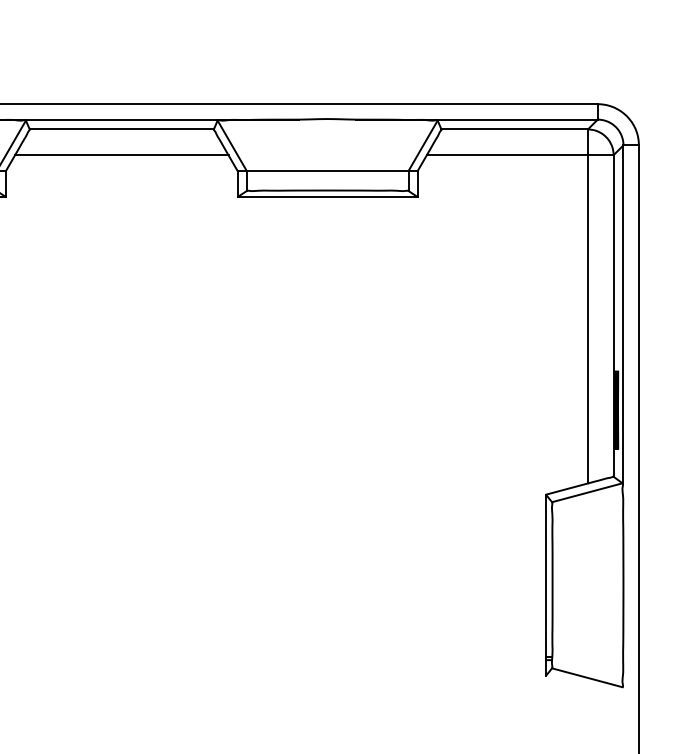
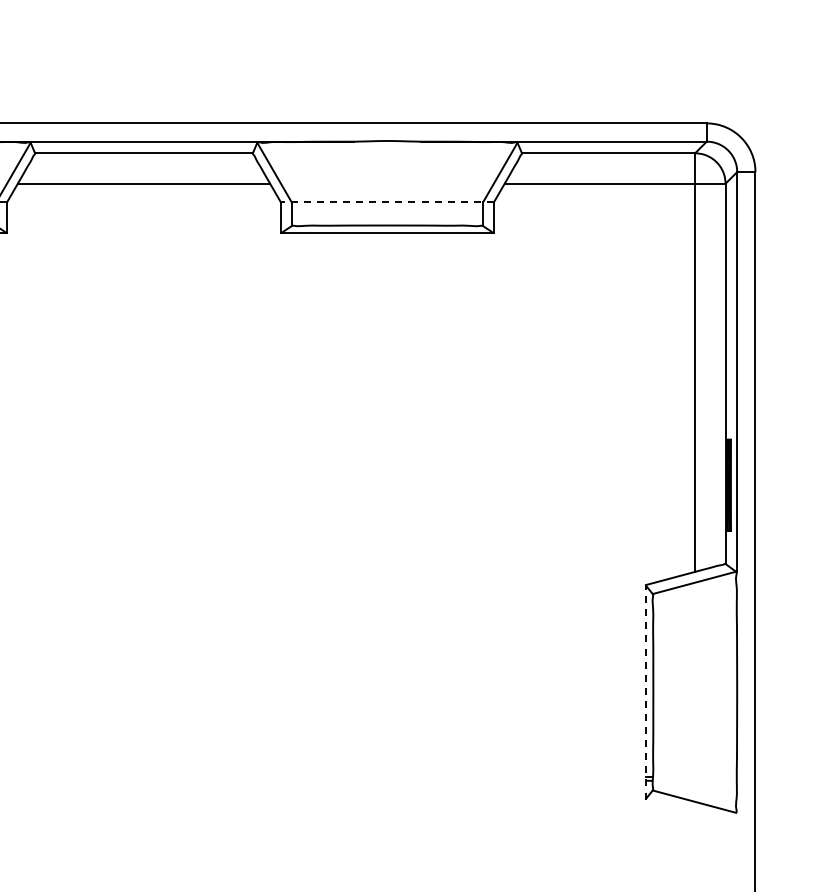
line: (327, 171) -> (387, 202), solid -> dashed
line: (546, 584) -> (646, 691), solid -> dashed

